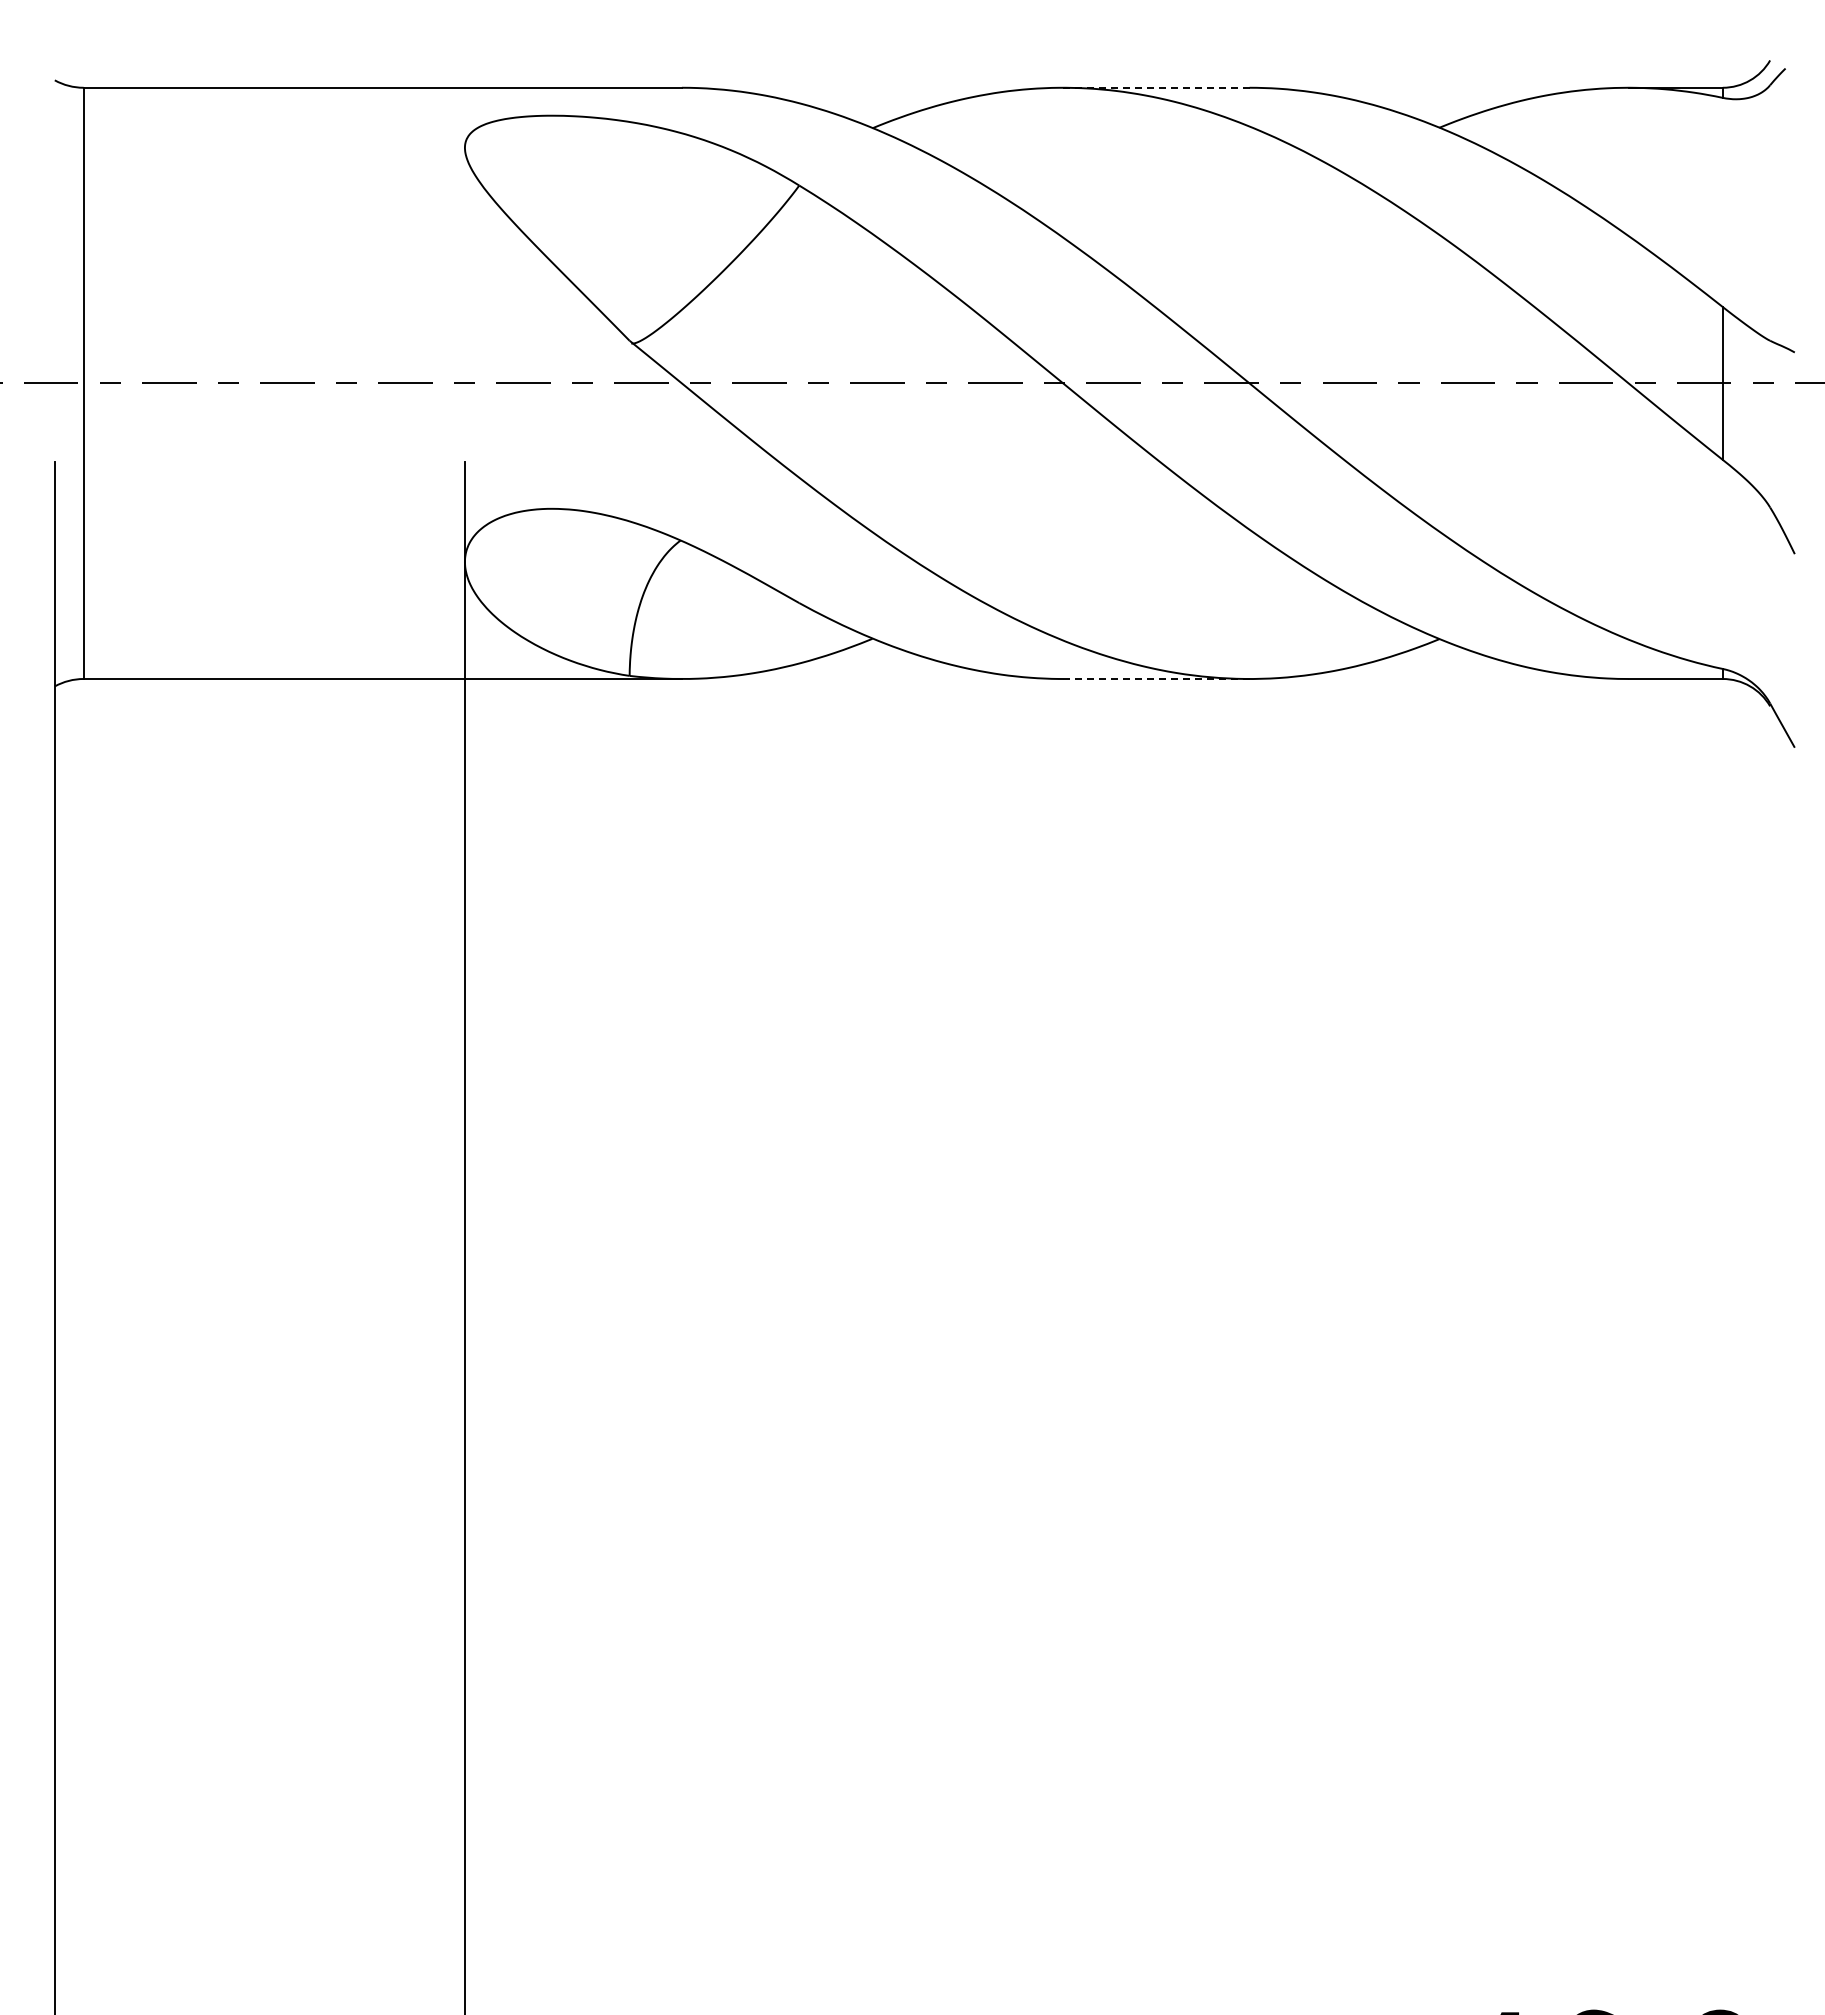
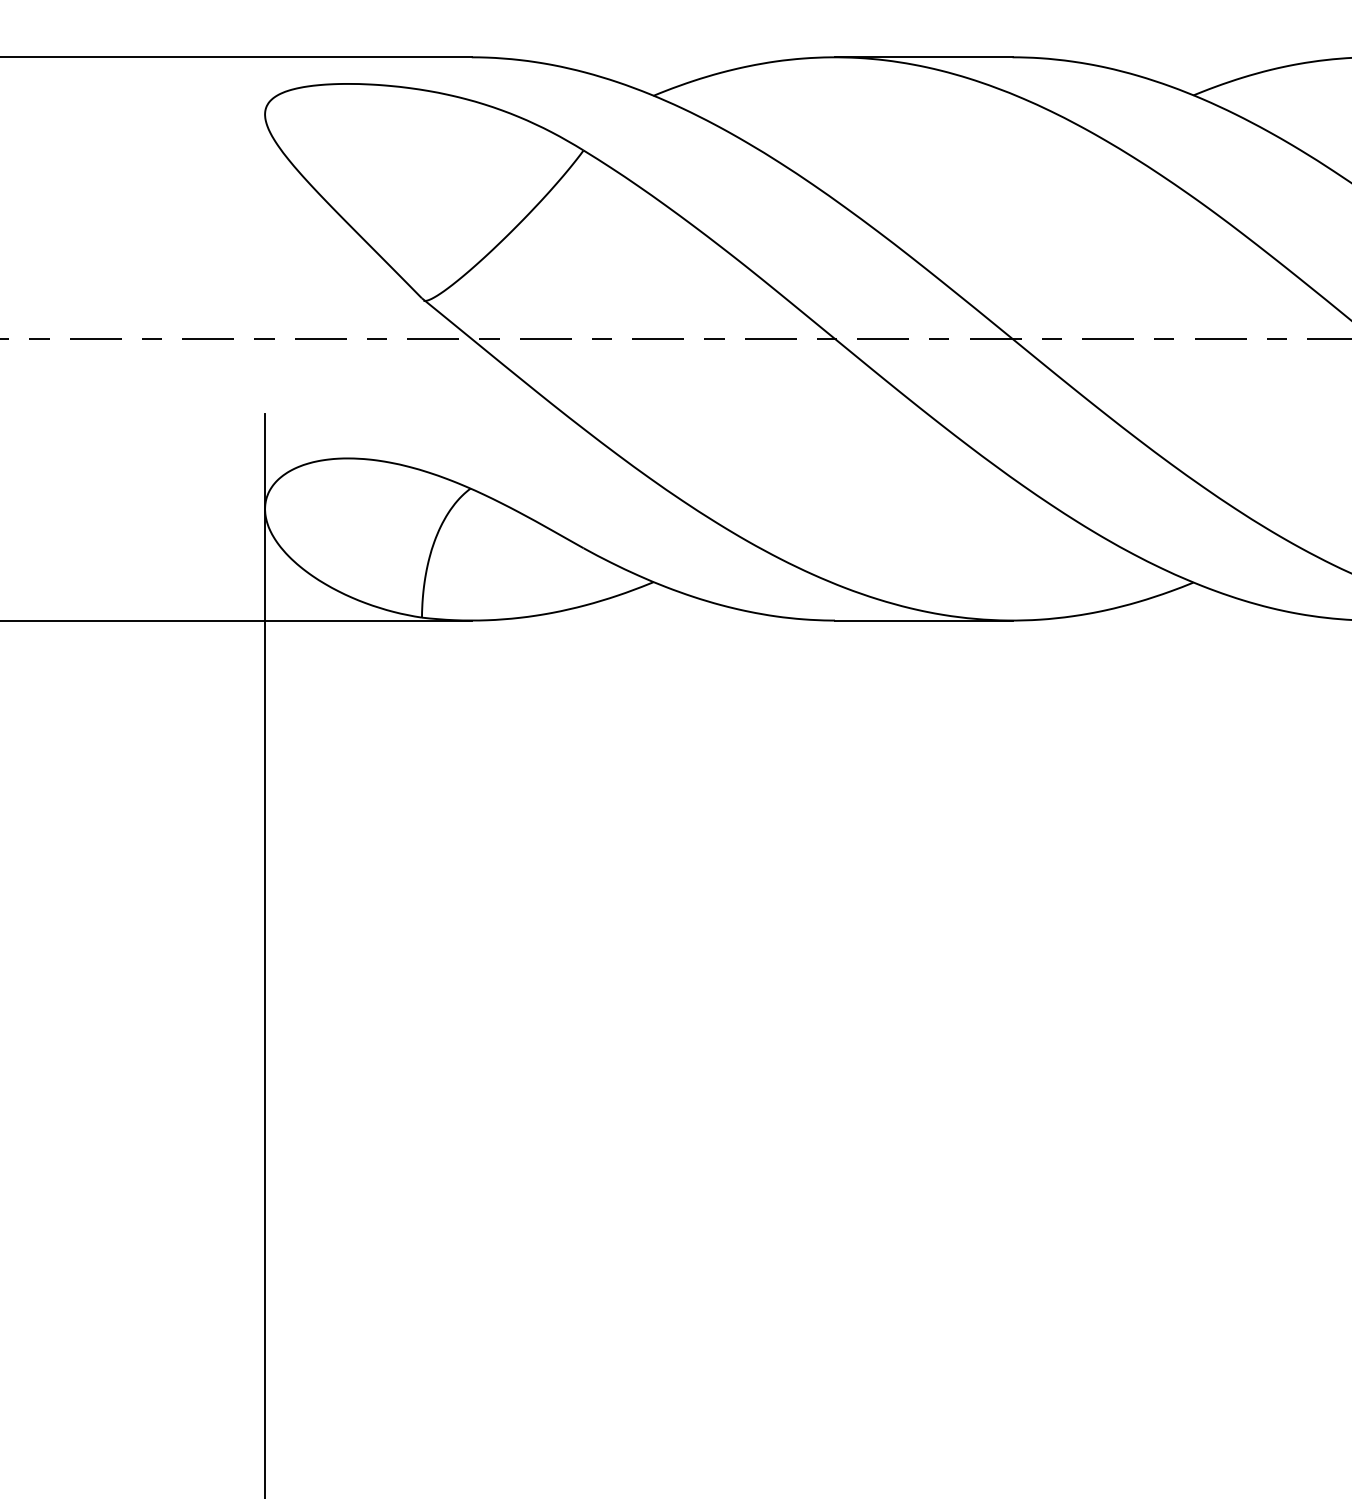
line: (1155, 87) -> (922, 57), dashed -> solid
line: (1156, 679) -> (923, 621), dashed -> solid

